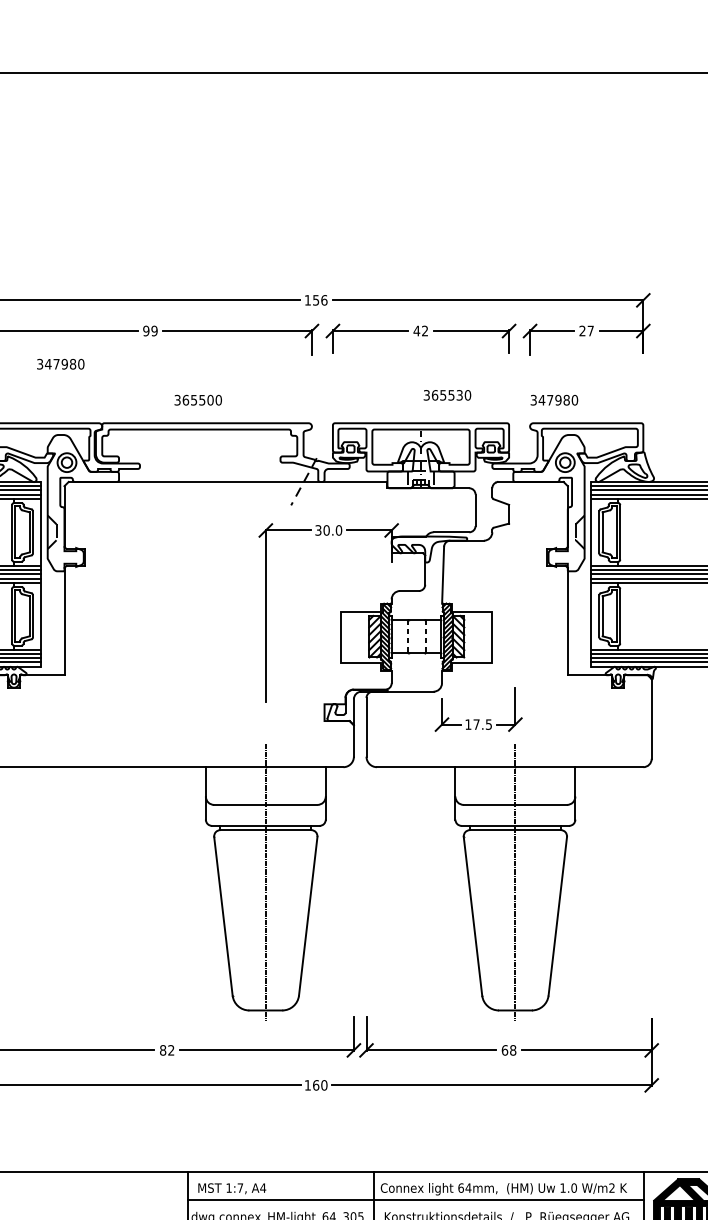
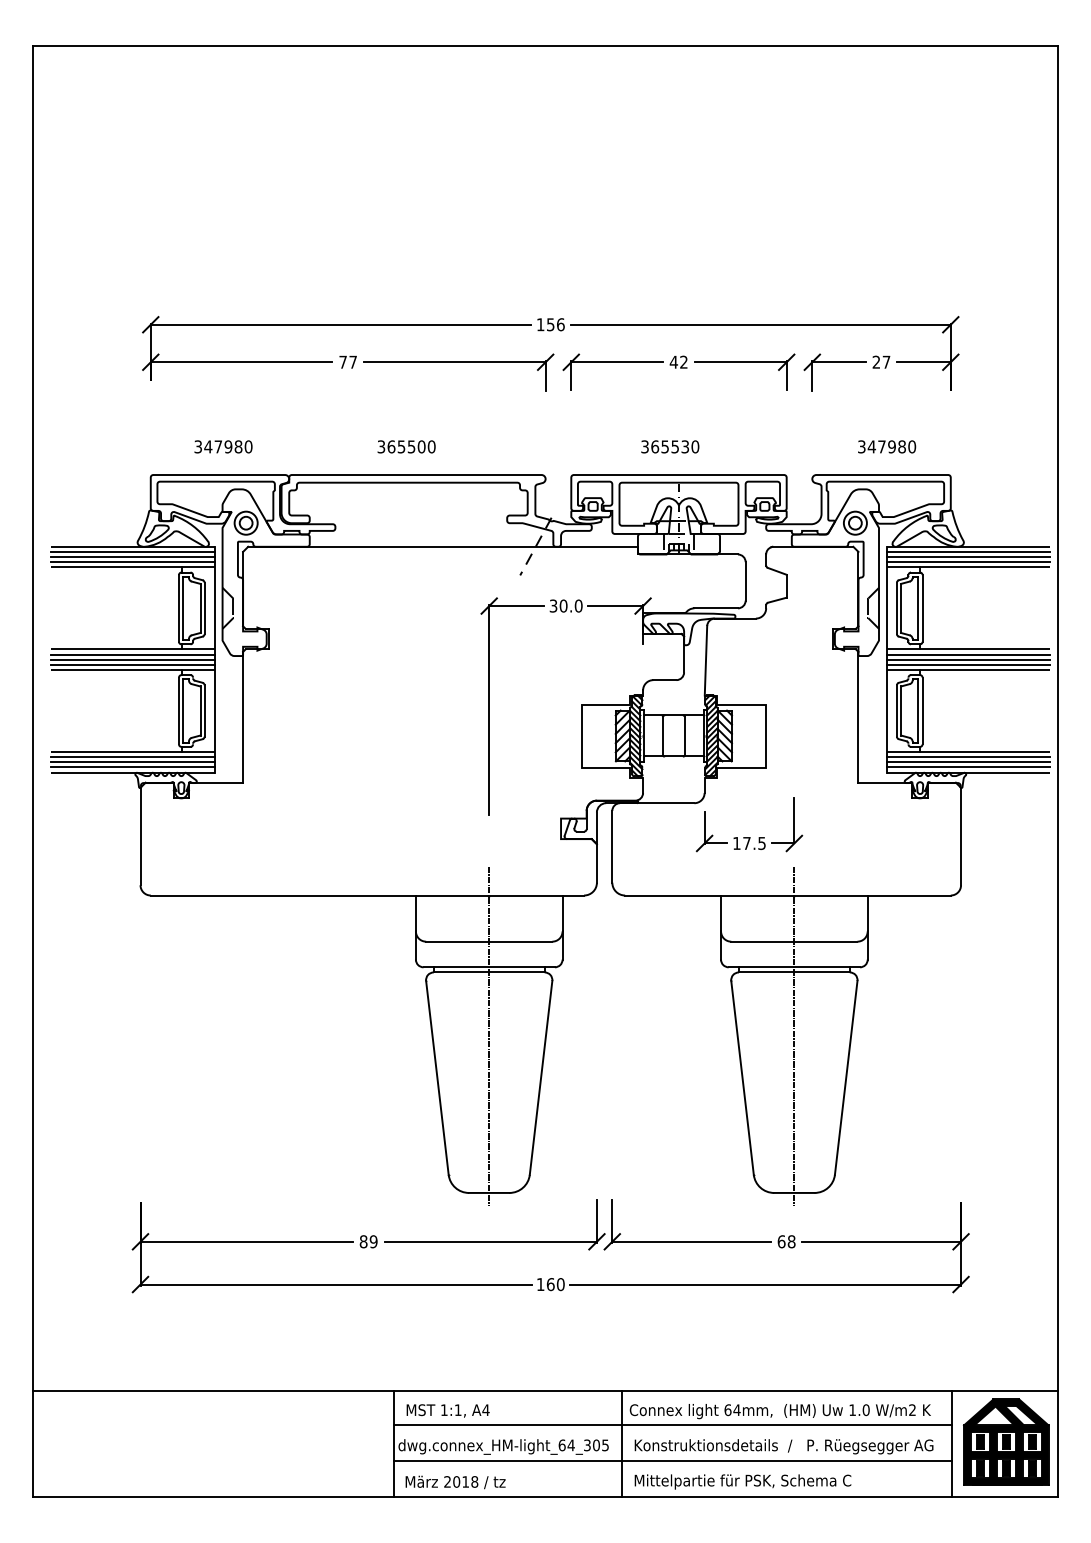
text: (150, 330) -> (348, 361), 99 -> 77
text: (60, 363) -> (223, 446), moved
text: (447, 395) -> (670, 446), moved
text: (554, 399) -> (887, 446), moved
line: (407, 636) -> (662, 735), dashed -> solid
line: (425, 636) -> (684, 735), dashed -> solid
text: (171, 1050) -> (373, 1241), 82 -> 89
text: (240, 1187) -> (458, 1409), 1:7, -> 1:1,

